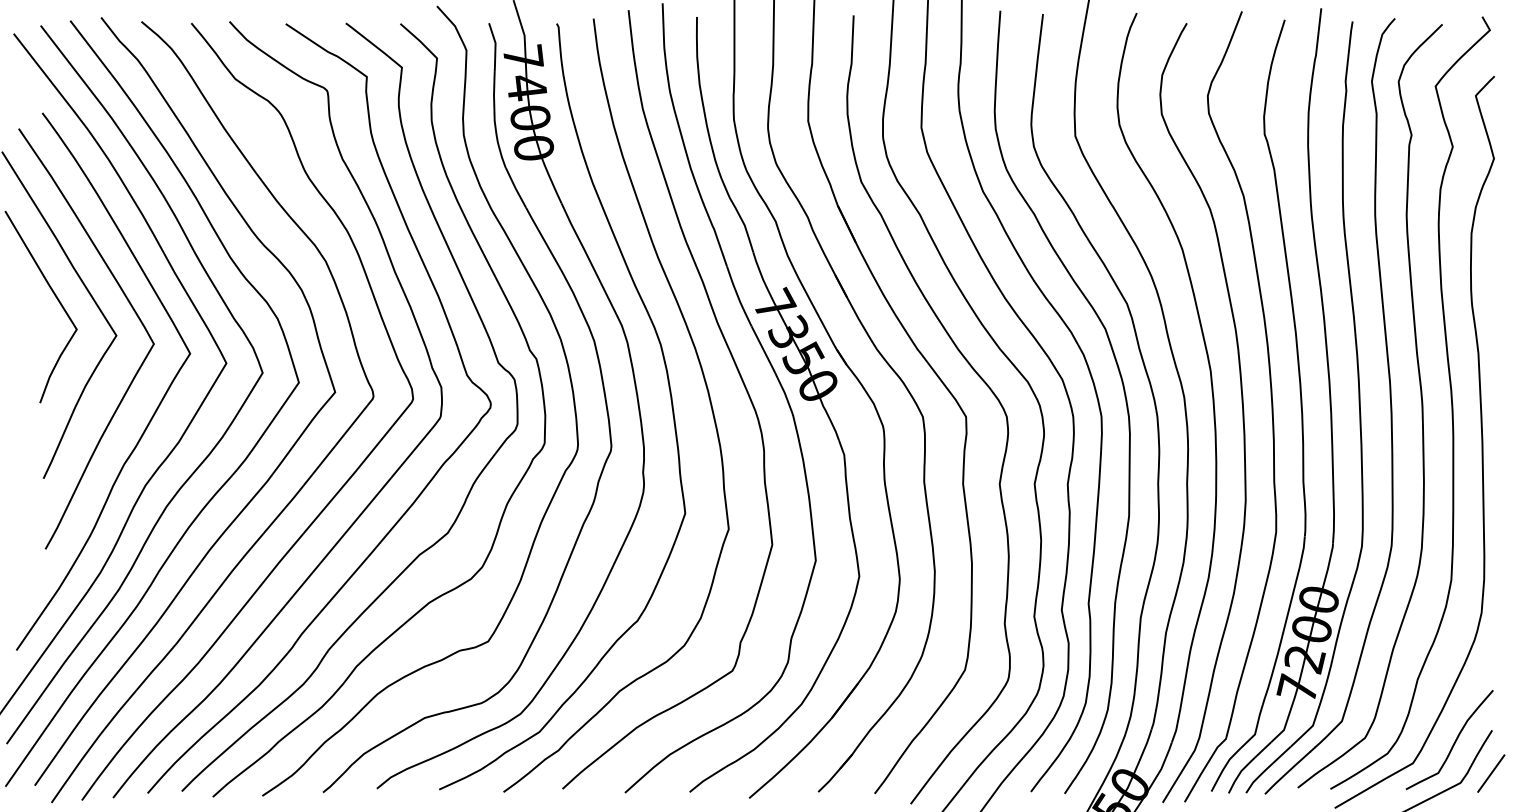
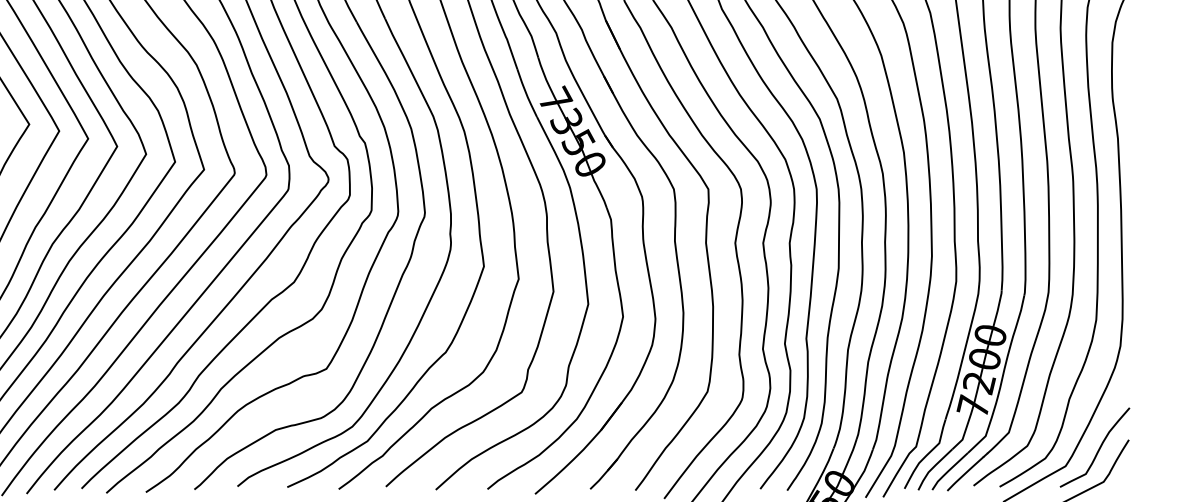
line: (1491, 773) -> (1128, 474), removed

